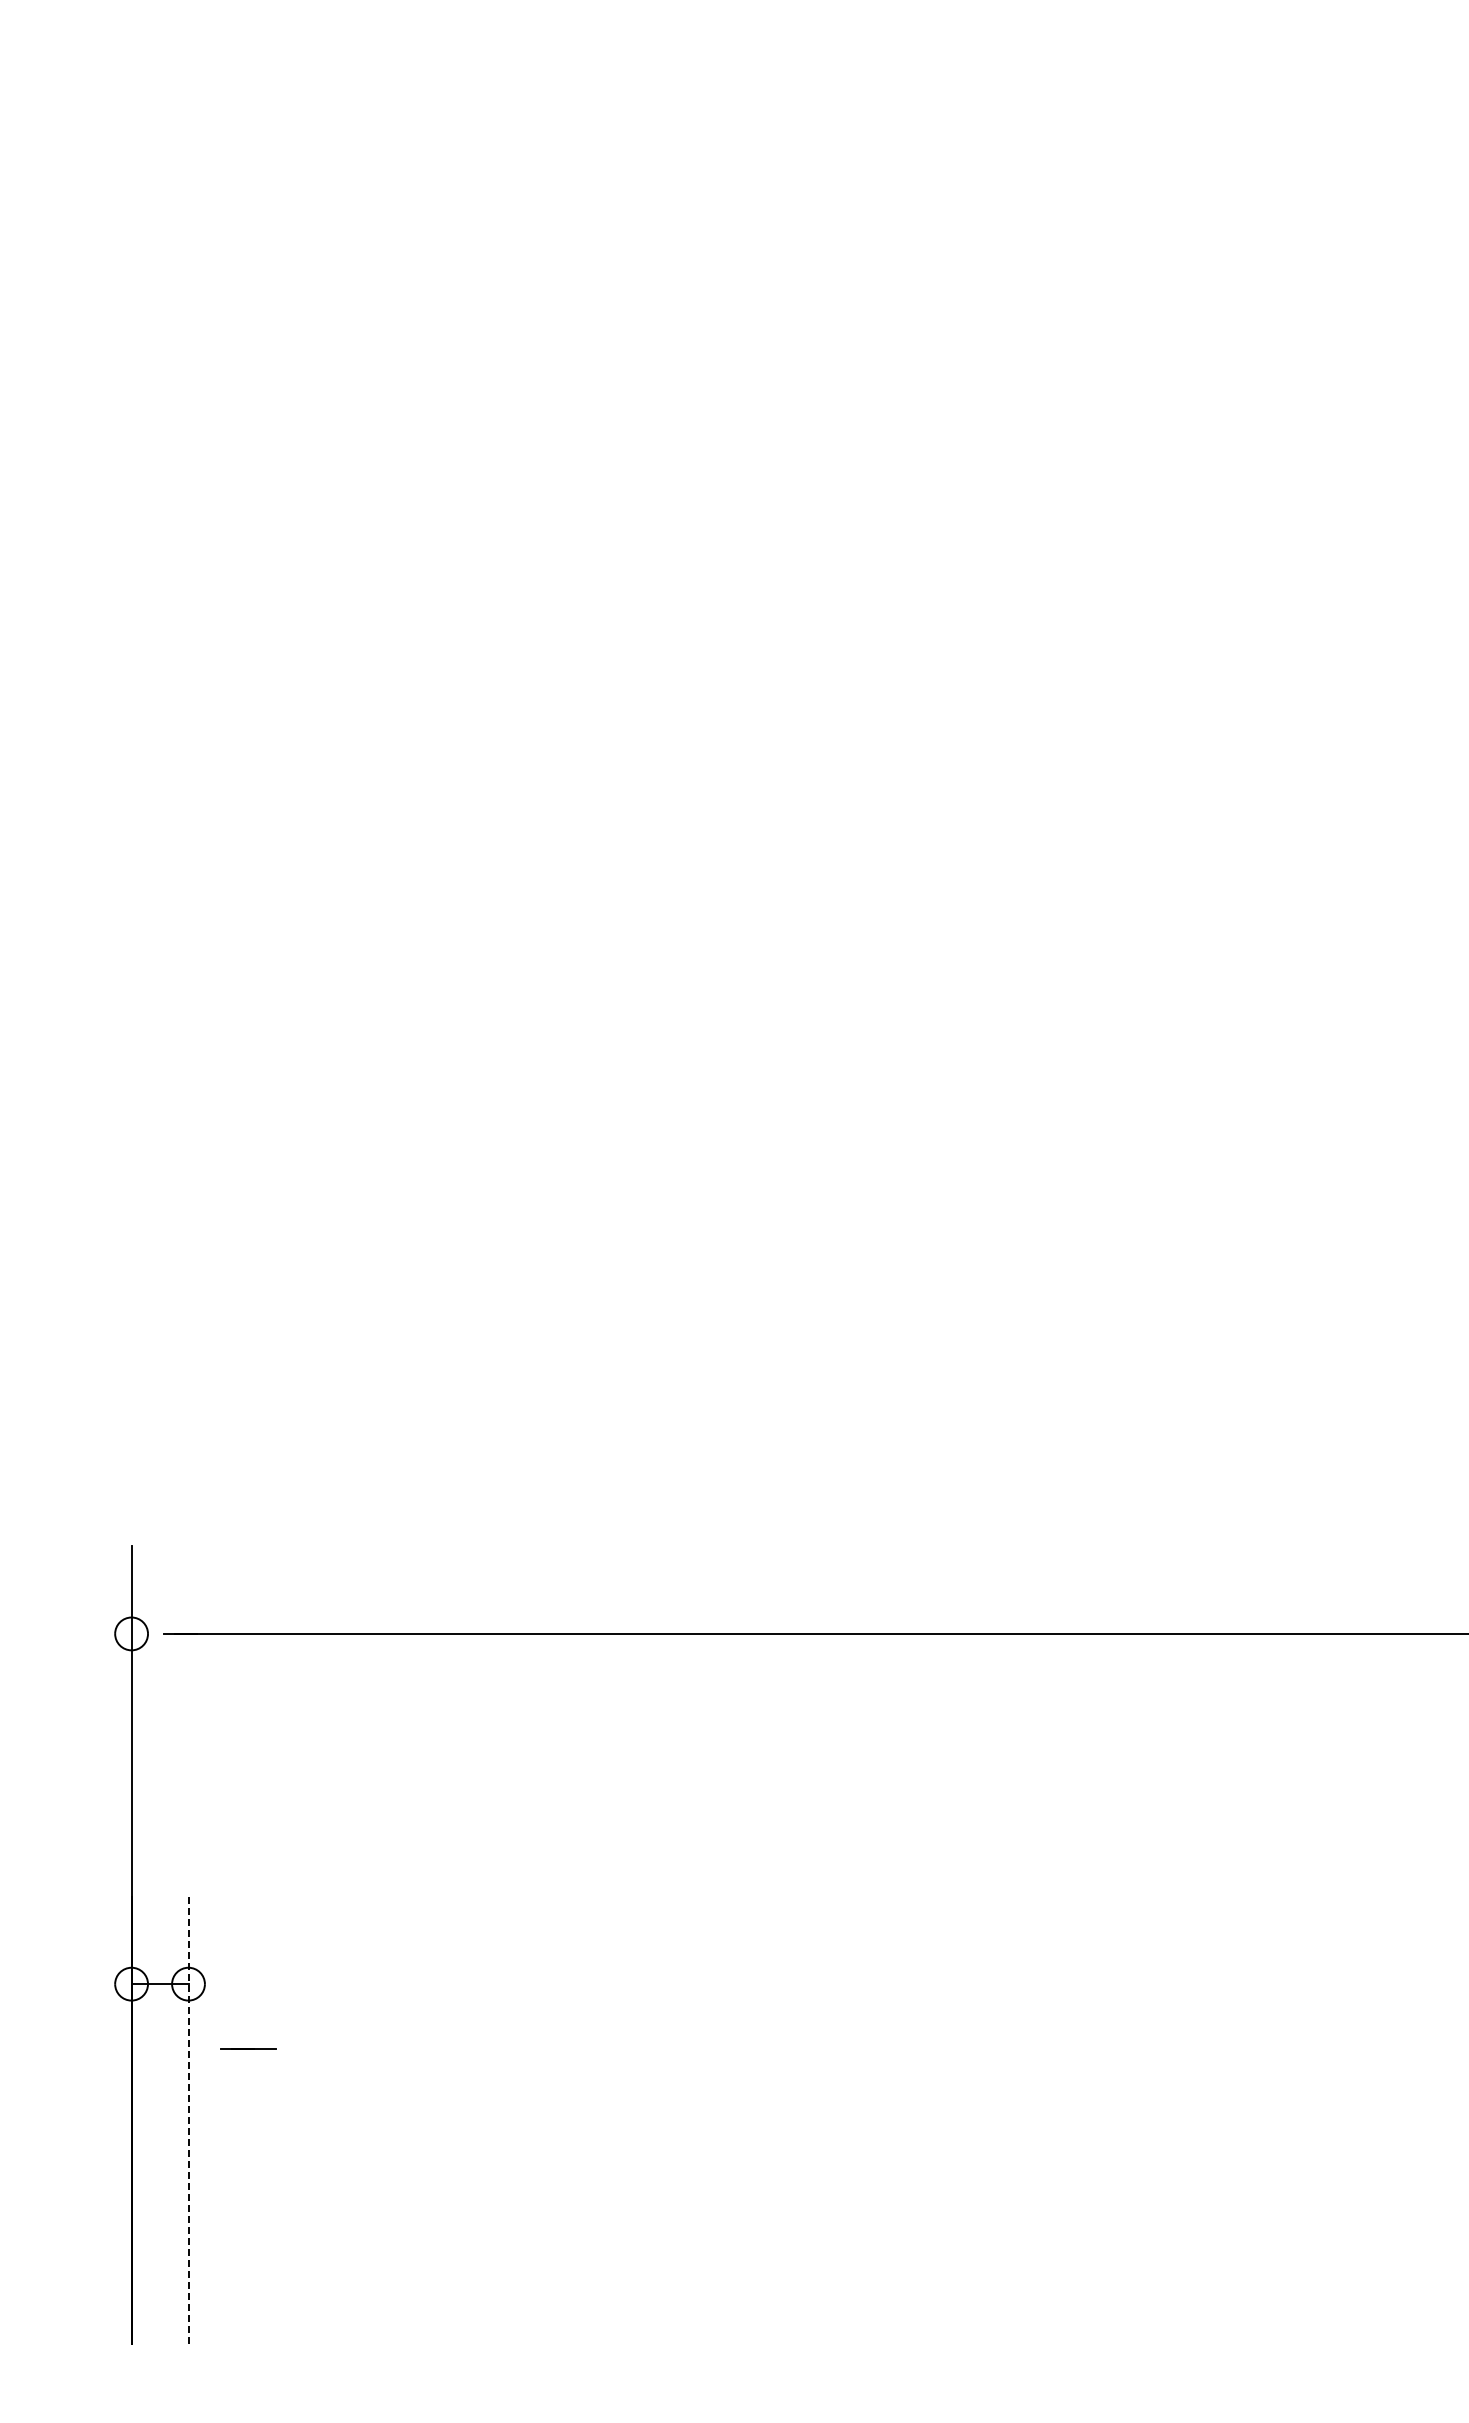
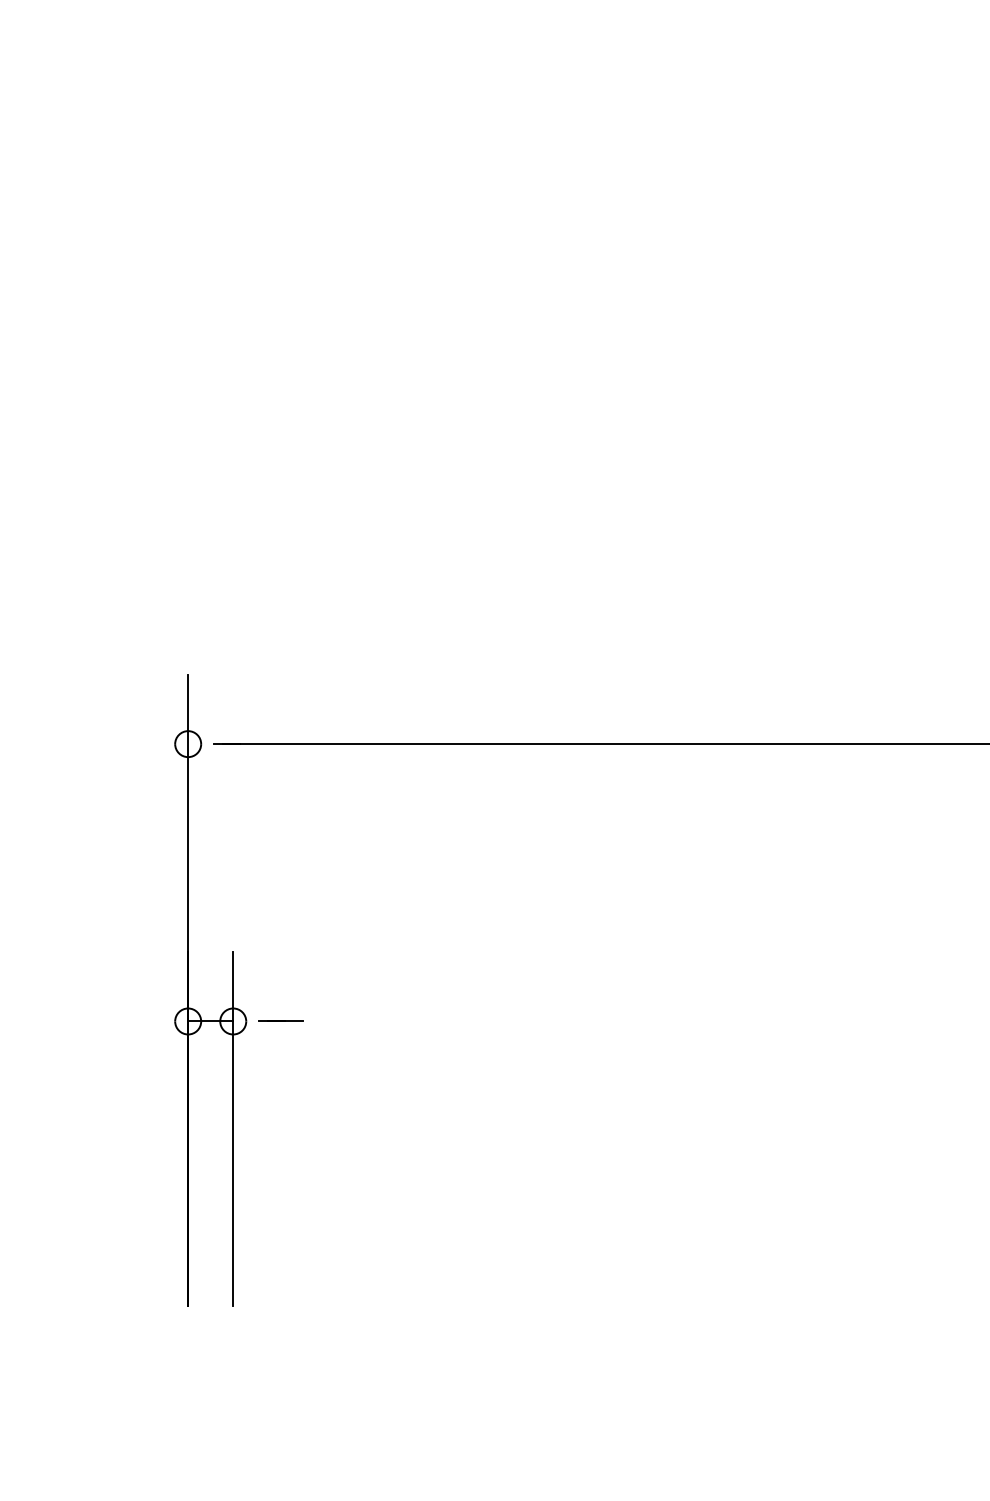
line: (248, 2048) -> (280, 1020), moved
line: (188, 2119) -> (233, 1128), dashed -> solid

